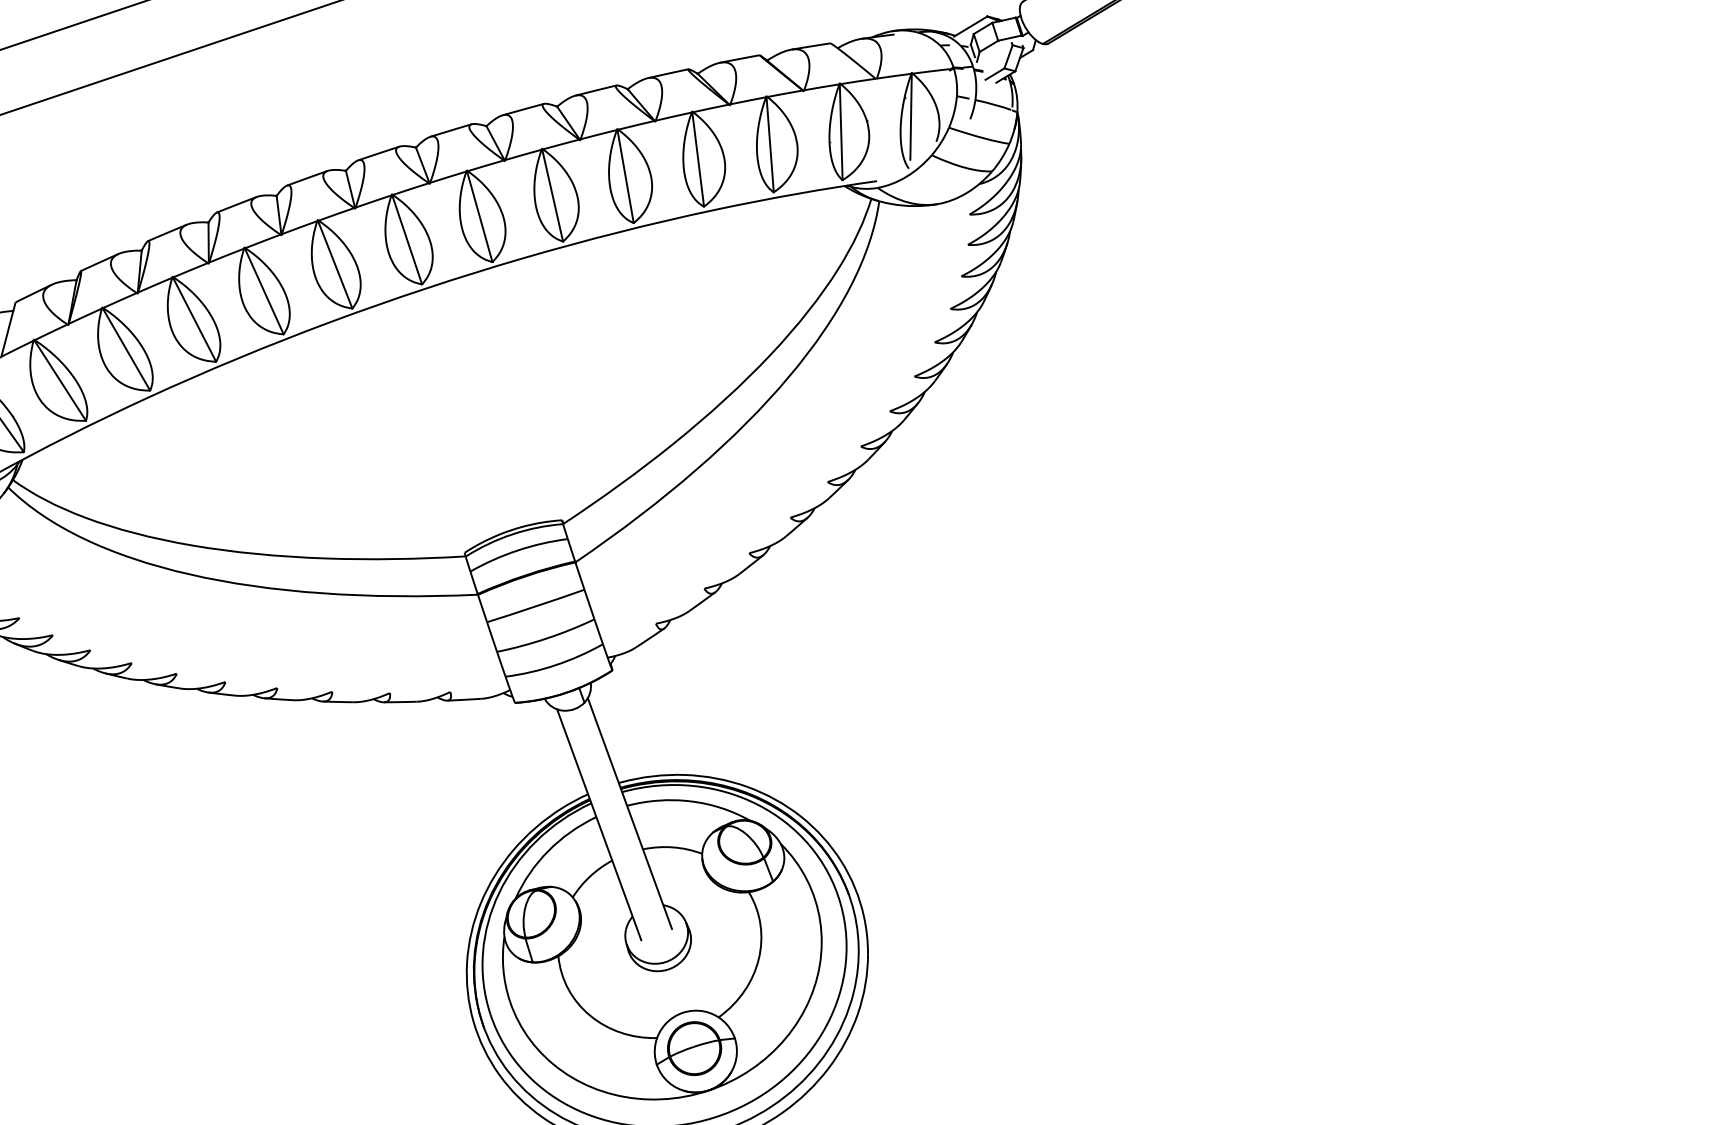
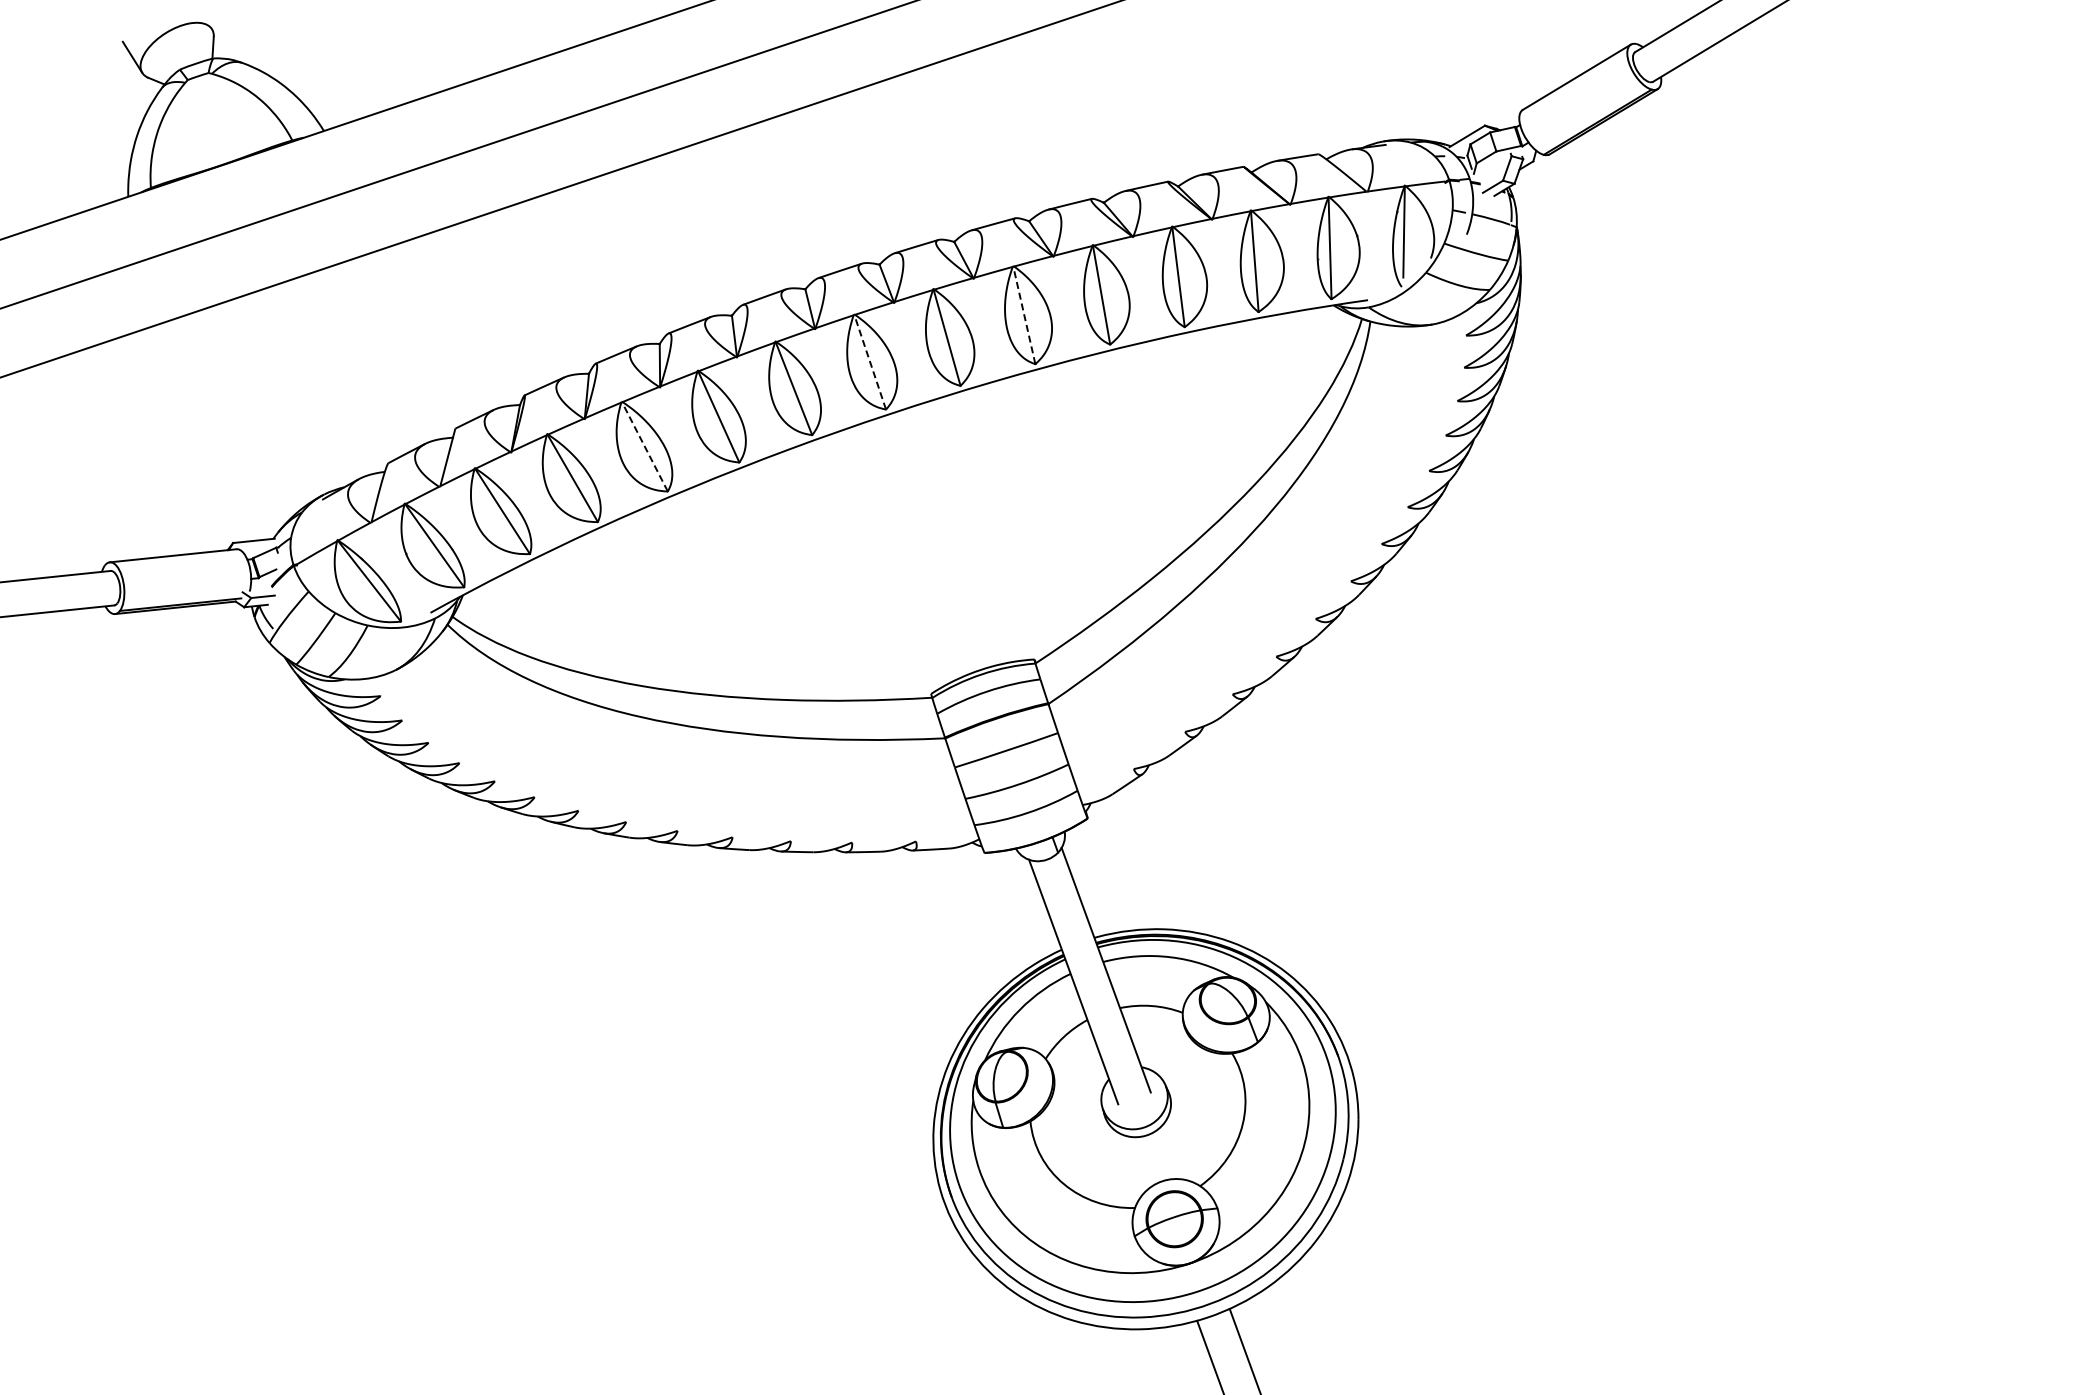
line: (552, 194) -> (1024, 314), solid -> dashed
line: (406, 239) -> (869, 361), solid -> dashed
line: (194, 319) -> (644, 446), solid -> dashed

